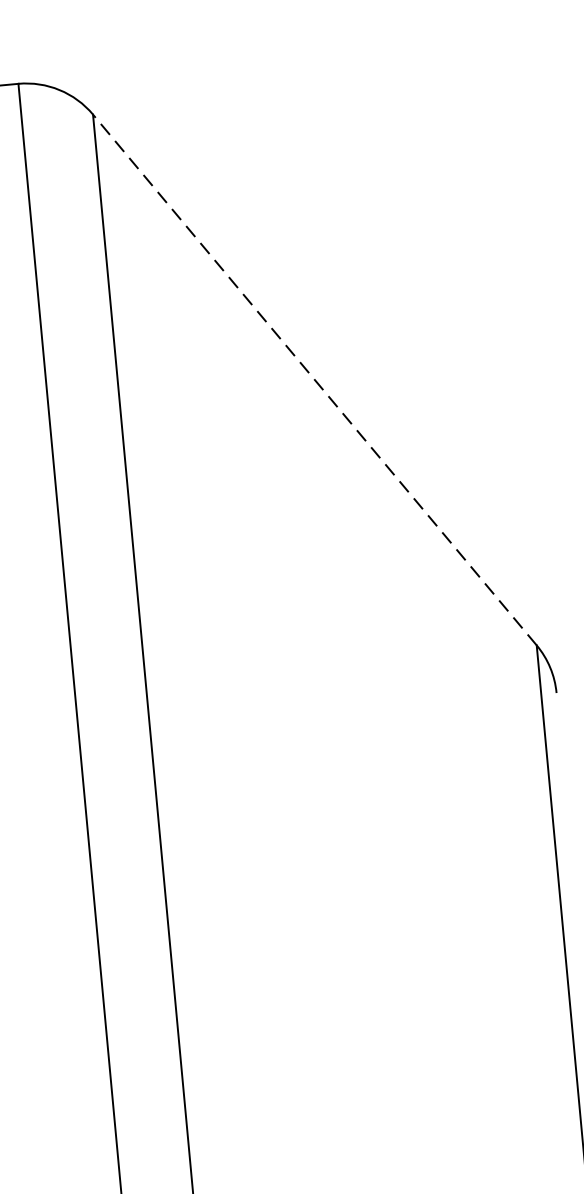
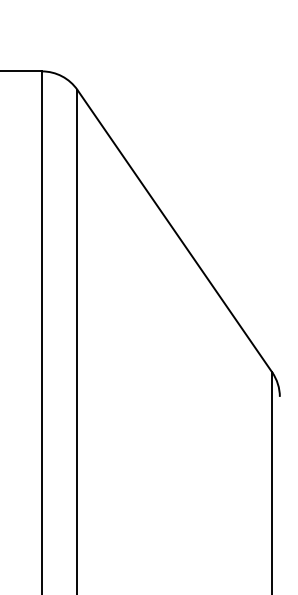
line: (314, 380) -> (174, 231), dashed -> solid

